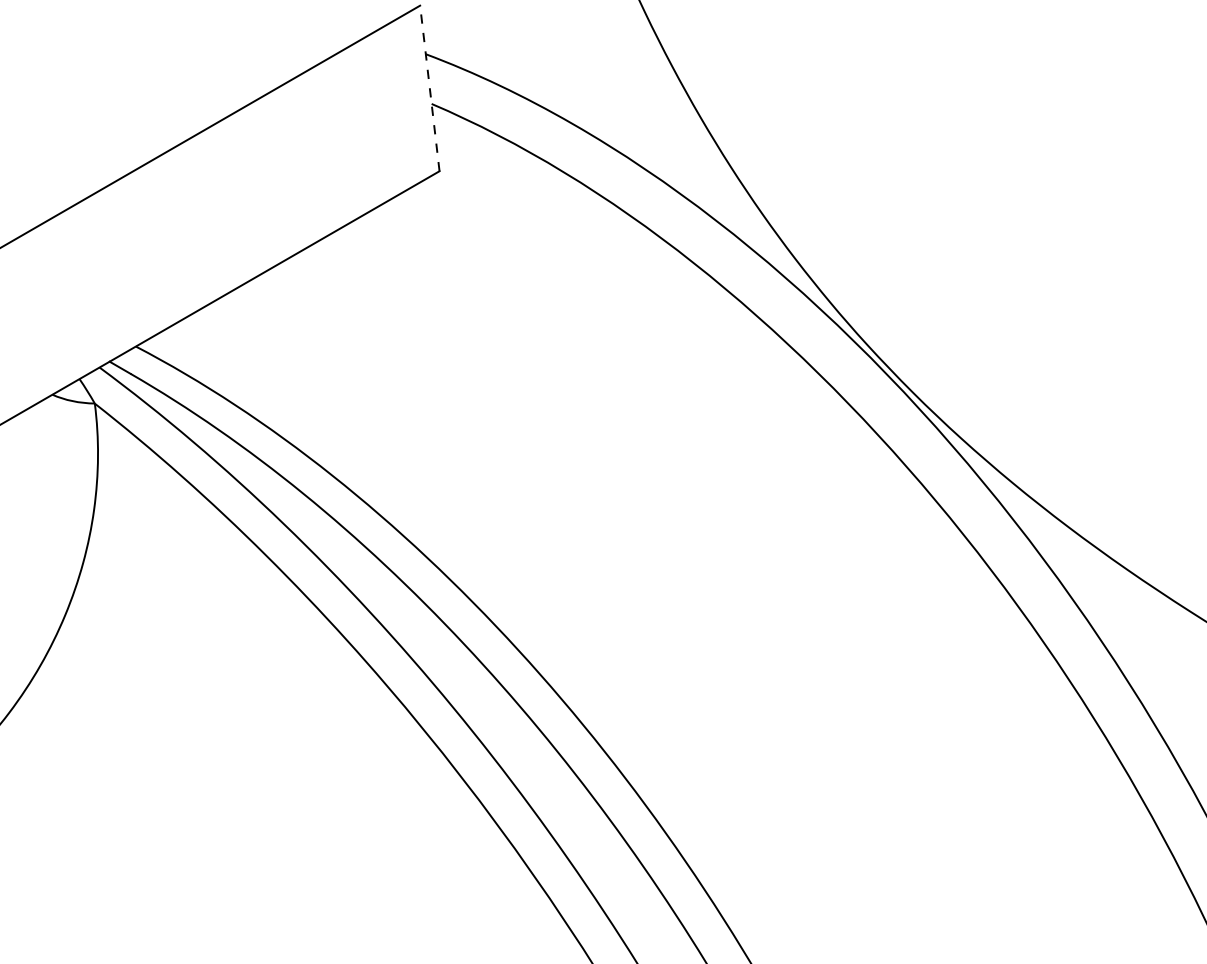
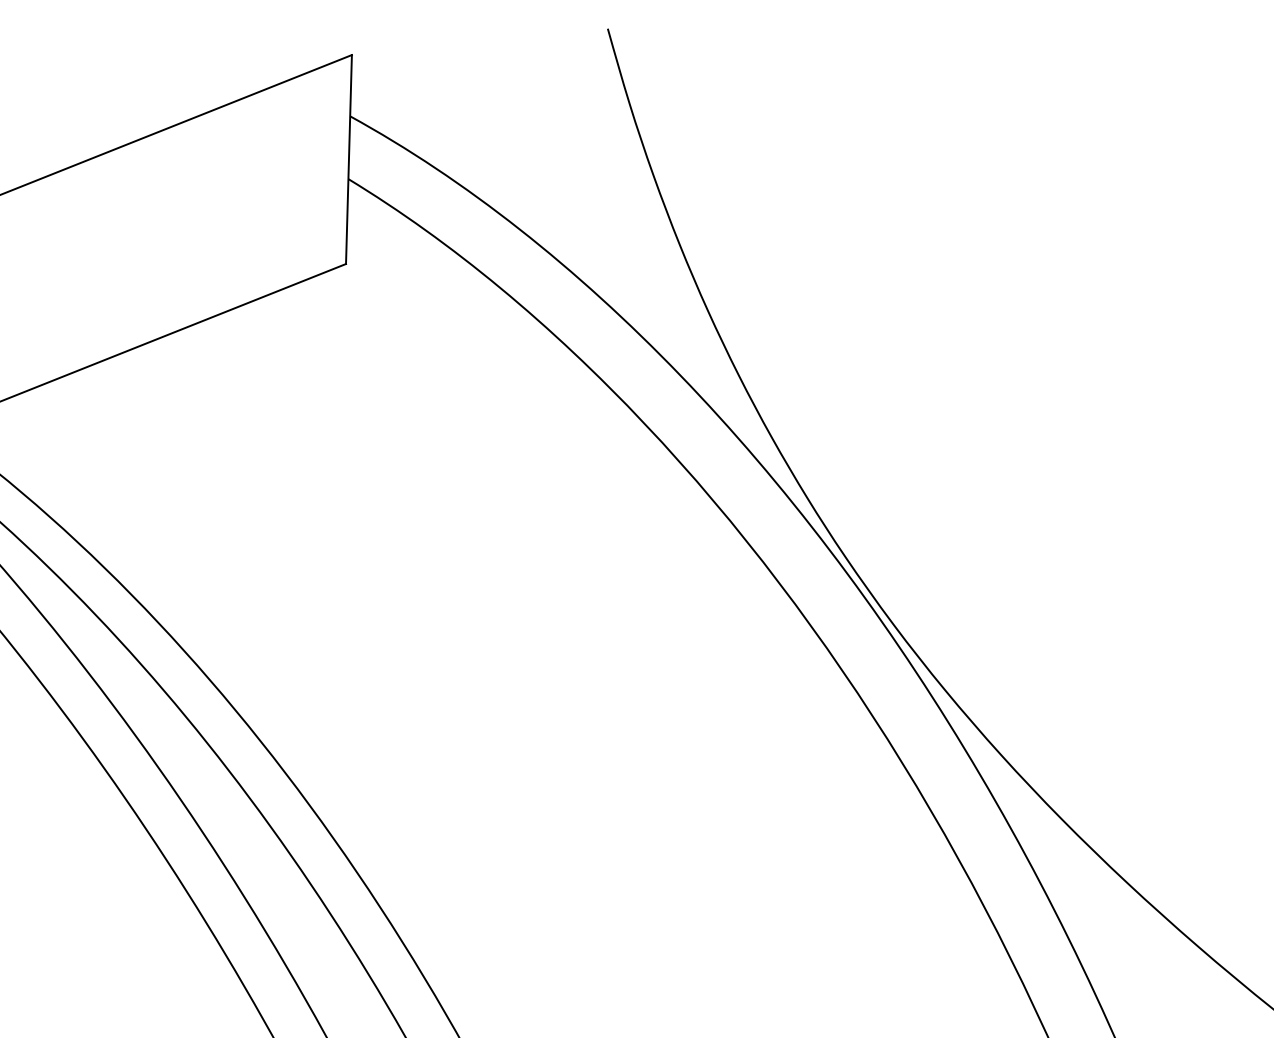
line: (429, 87) -> (348, 158), dashed -> solid

